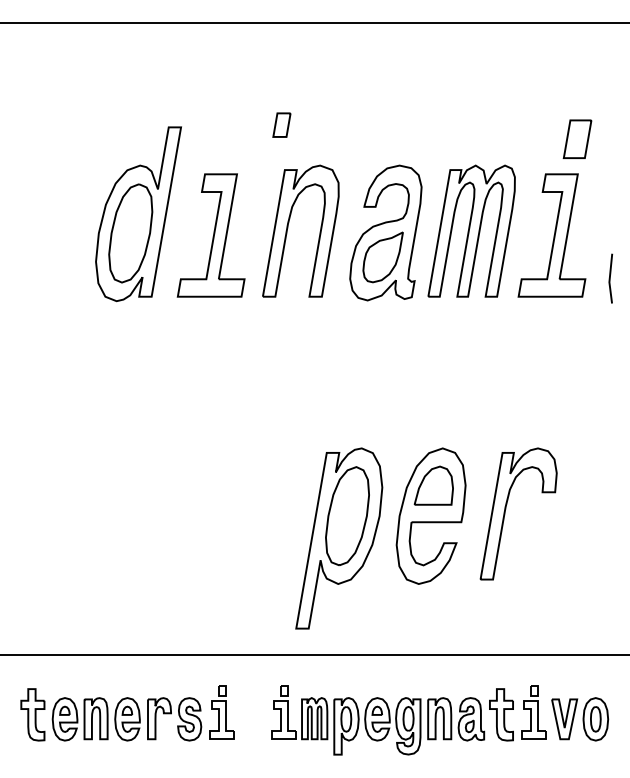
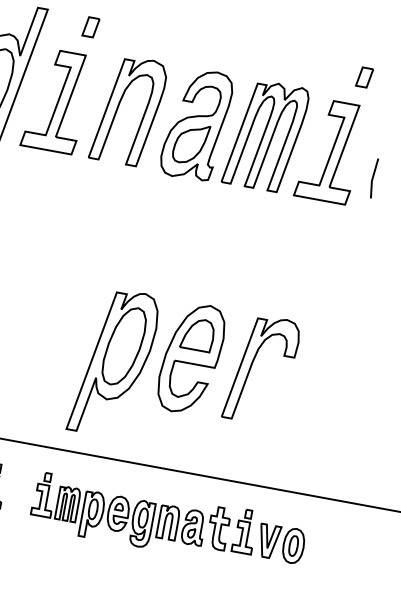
part: (281, 124) -> (90, 26), moved
part: (577, 138) -> (364, 76), size x0.62
line: (610, 278) -> (373, 178), moved

